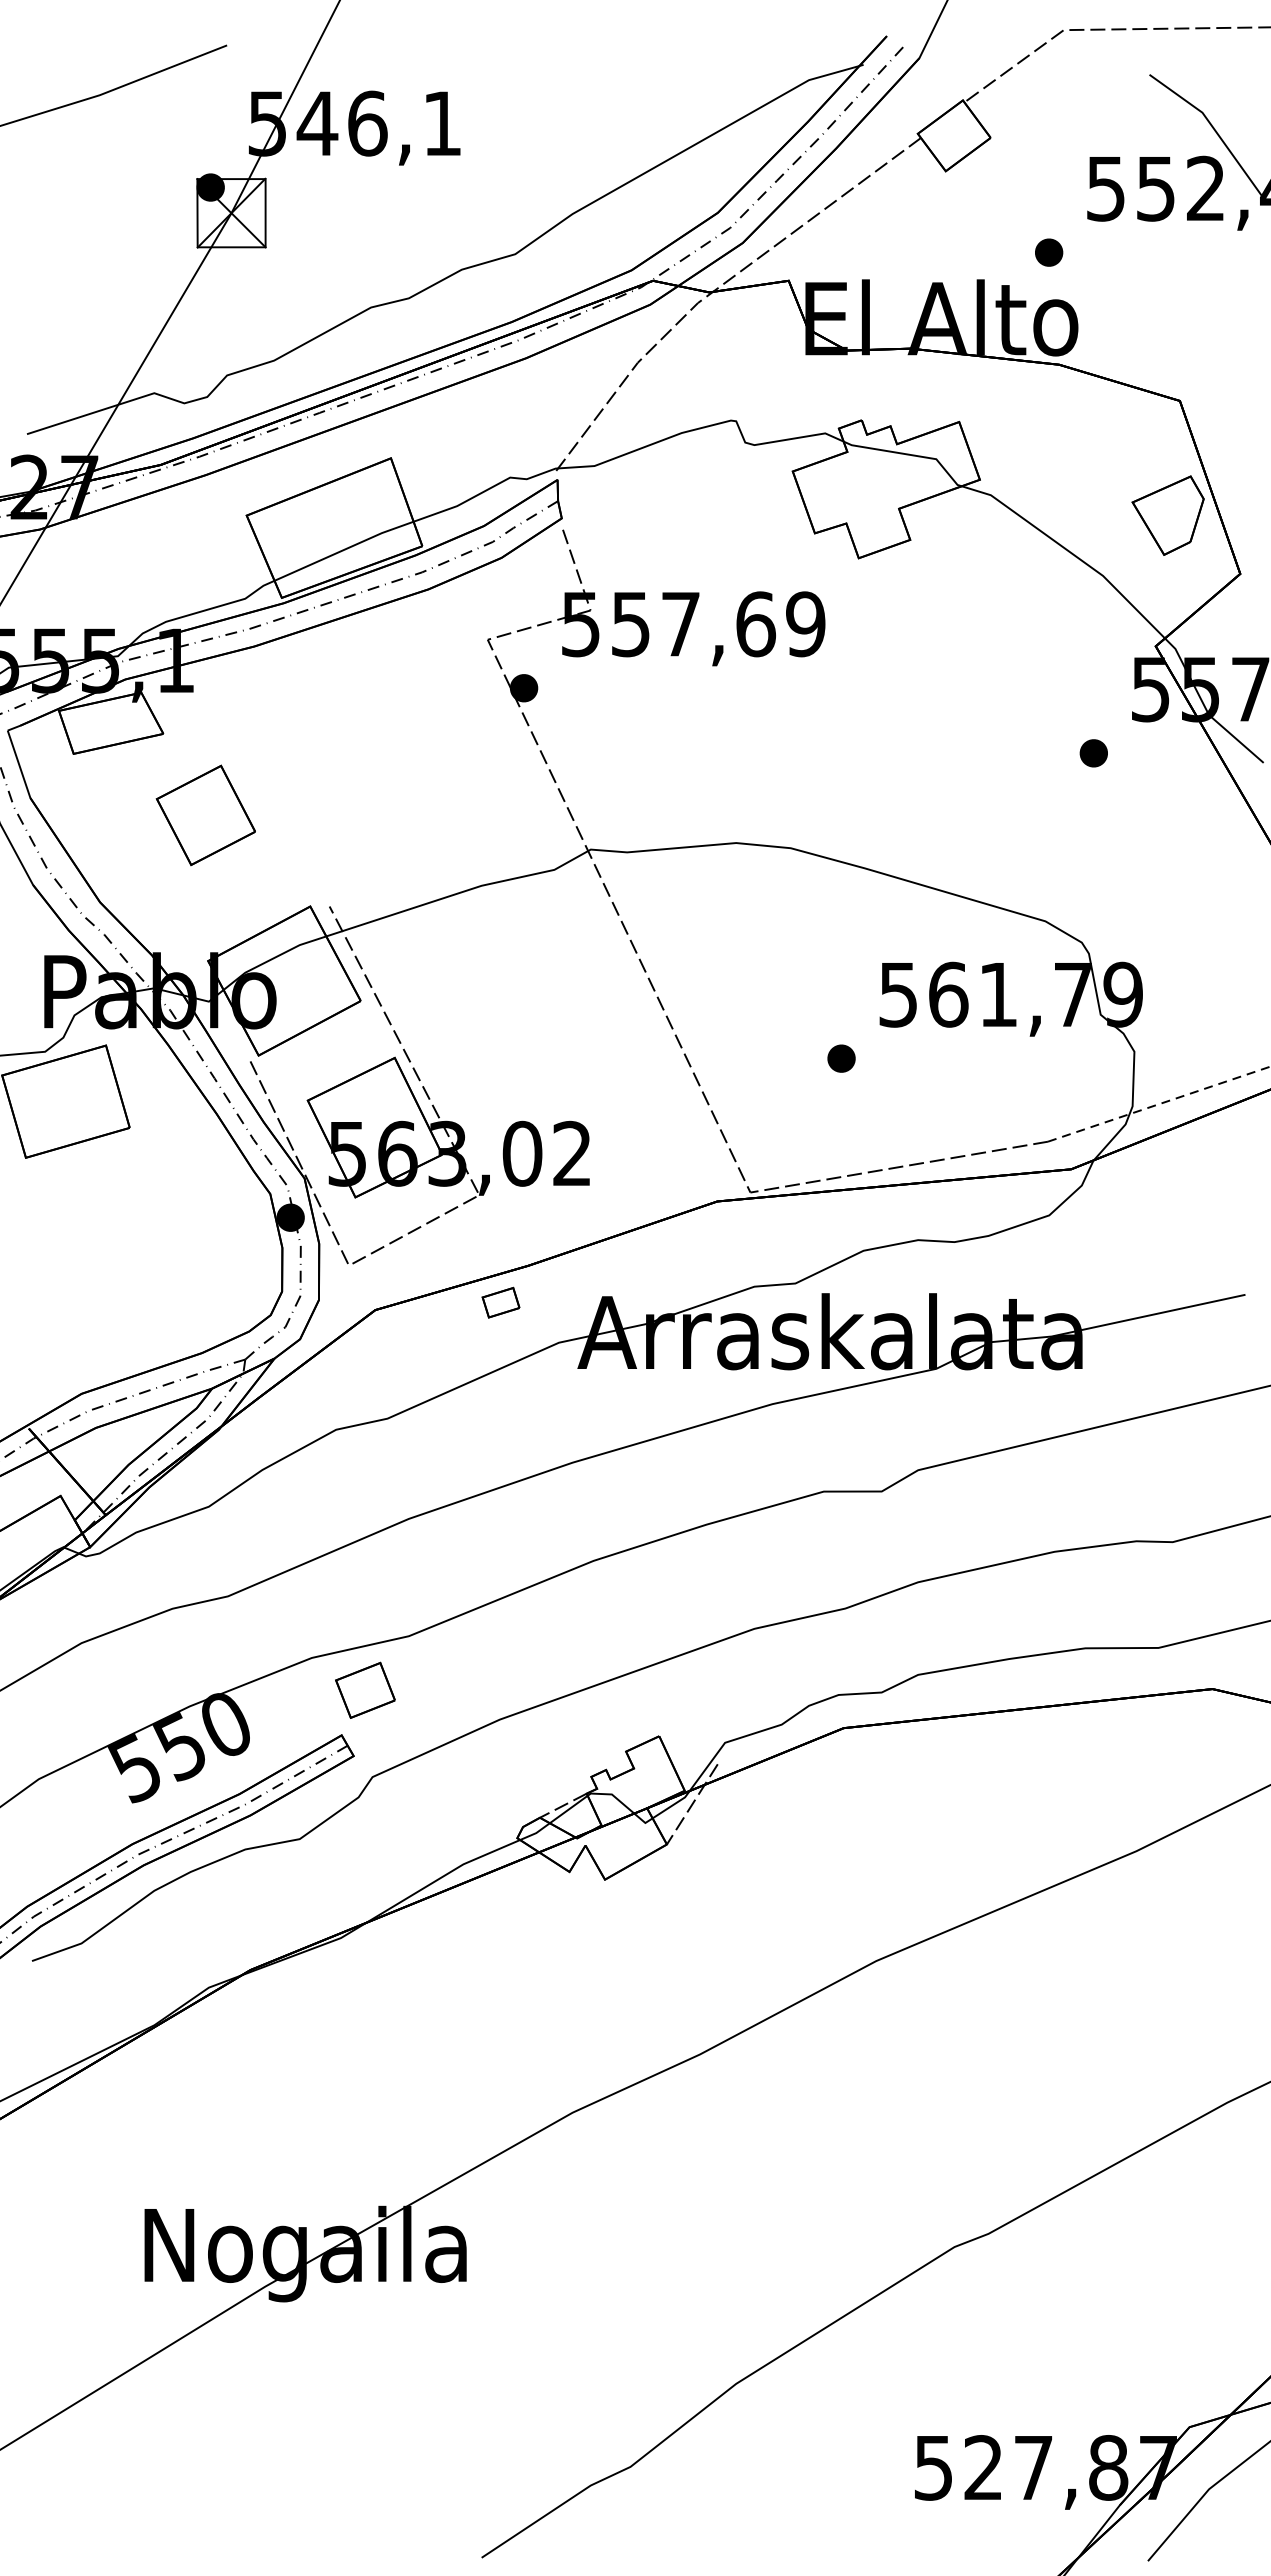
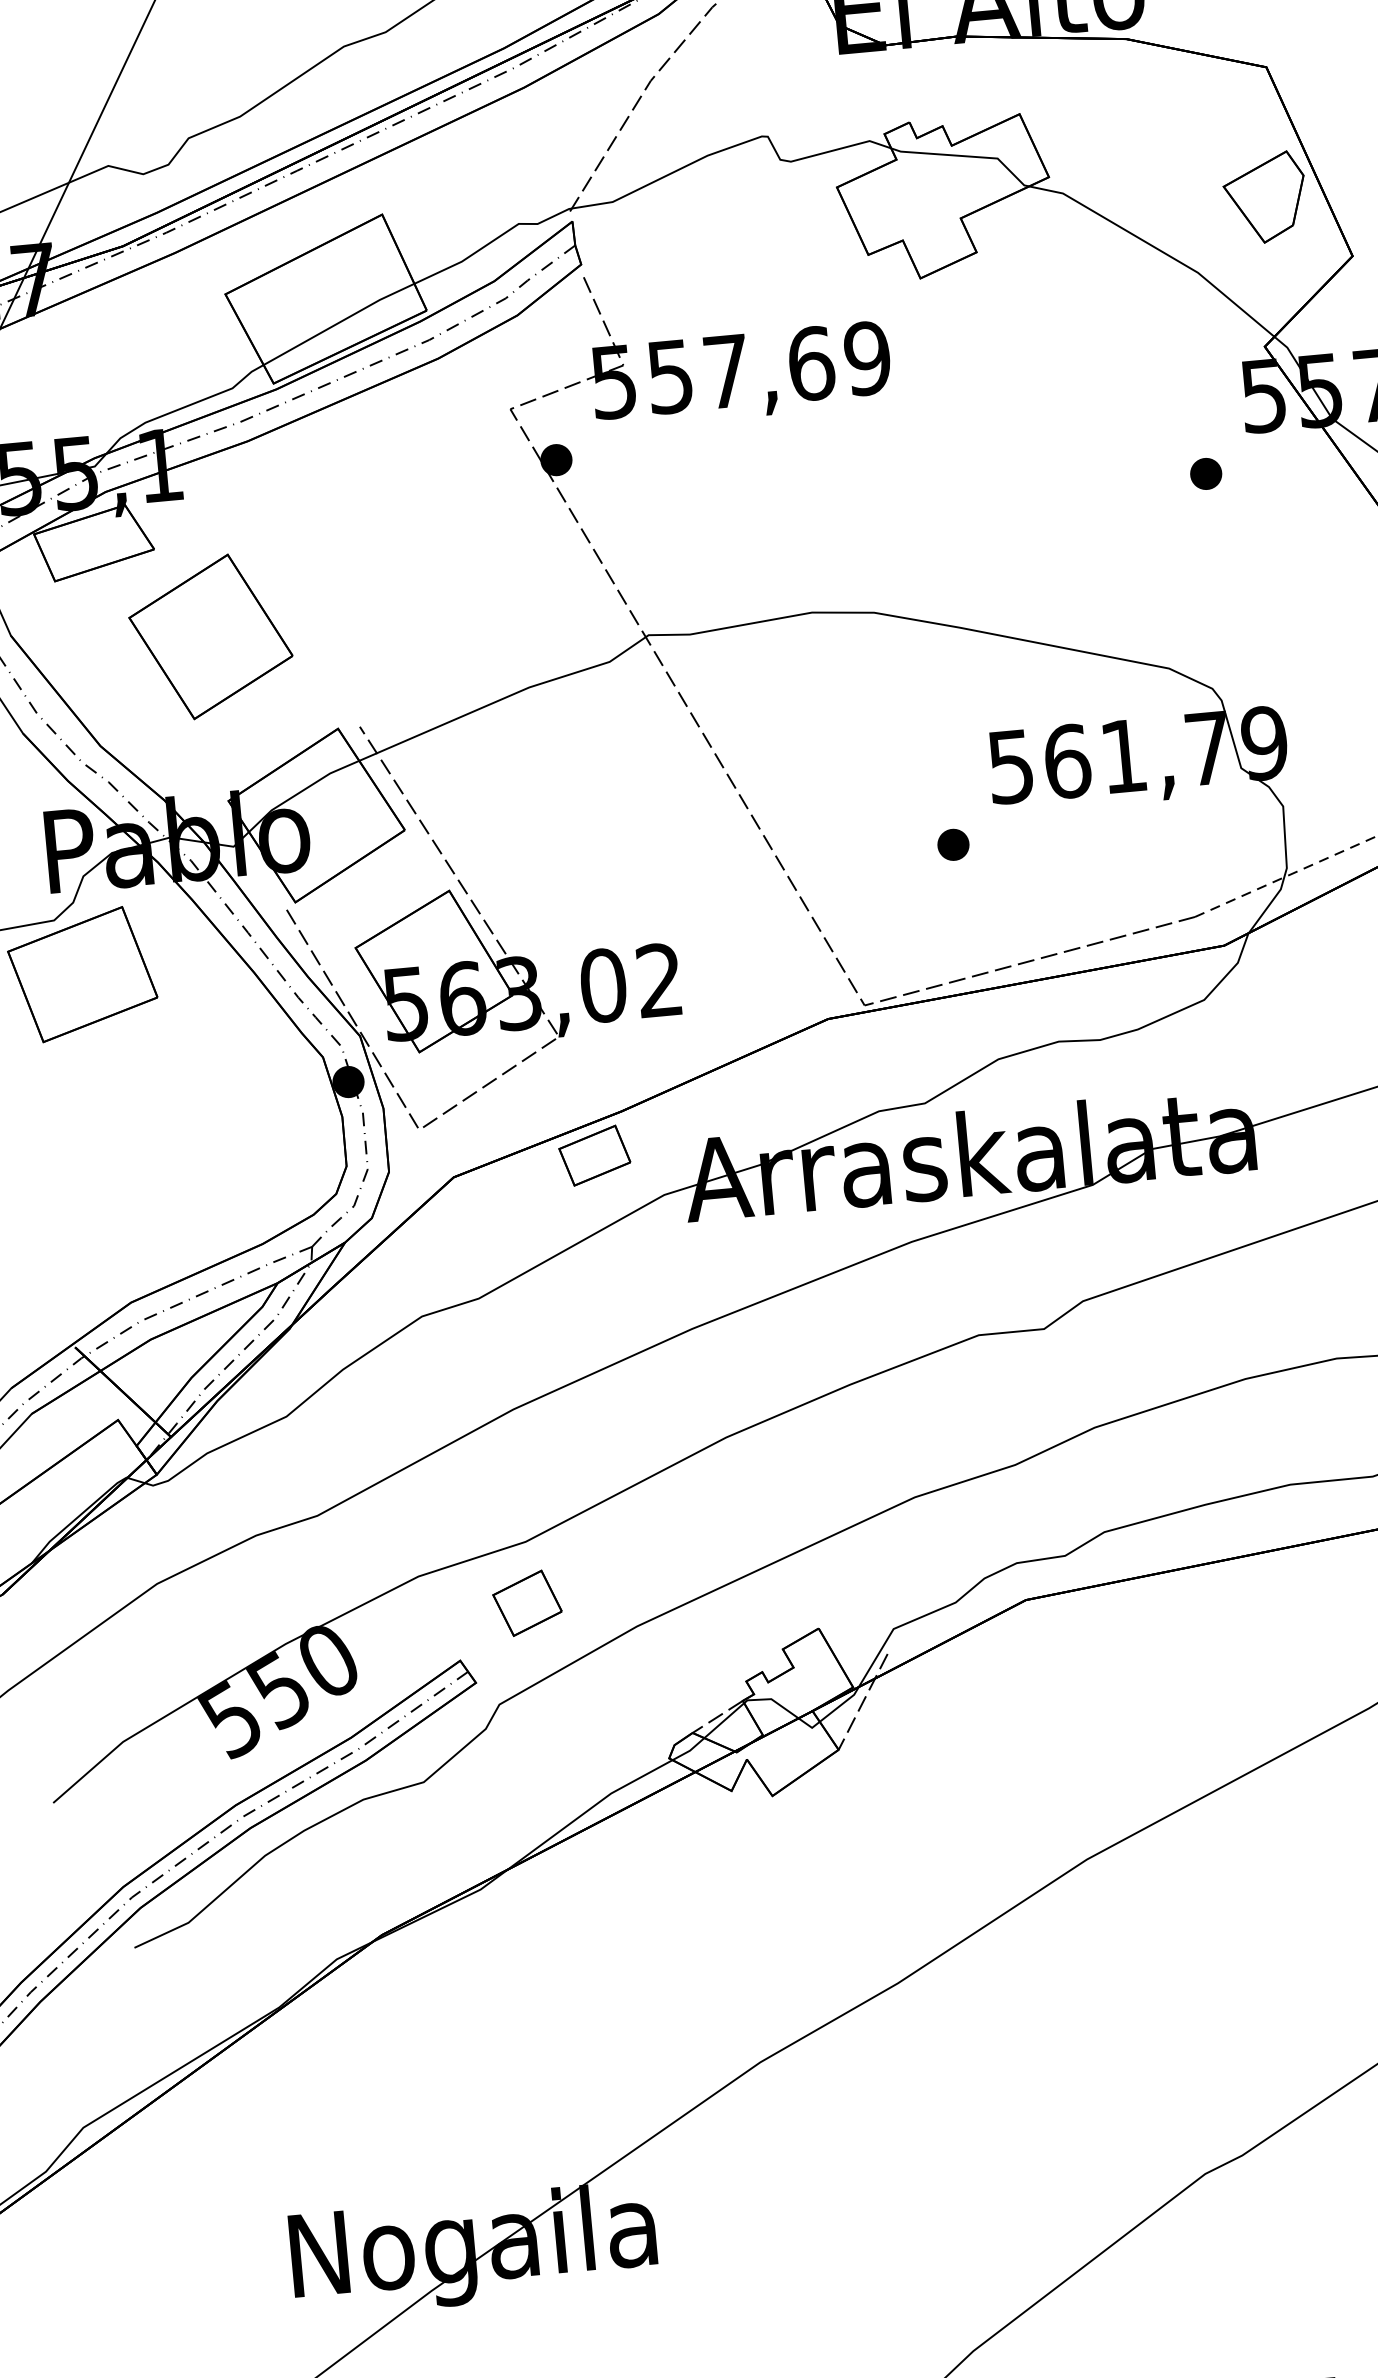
part: (205, 815) -> (210, 637), size x1.43
part: (500, 1302) -> (594, 1155), size x1.67
part: (365, 1689) -> (527, 1602), moved

